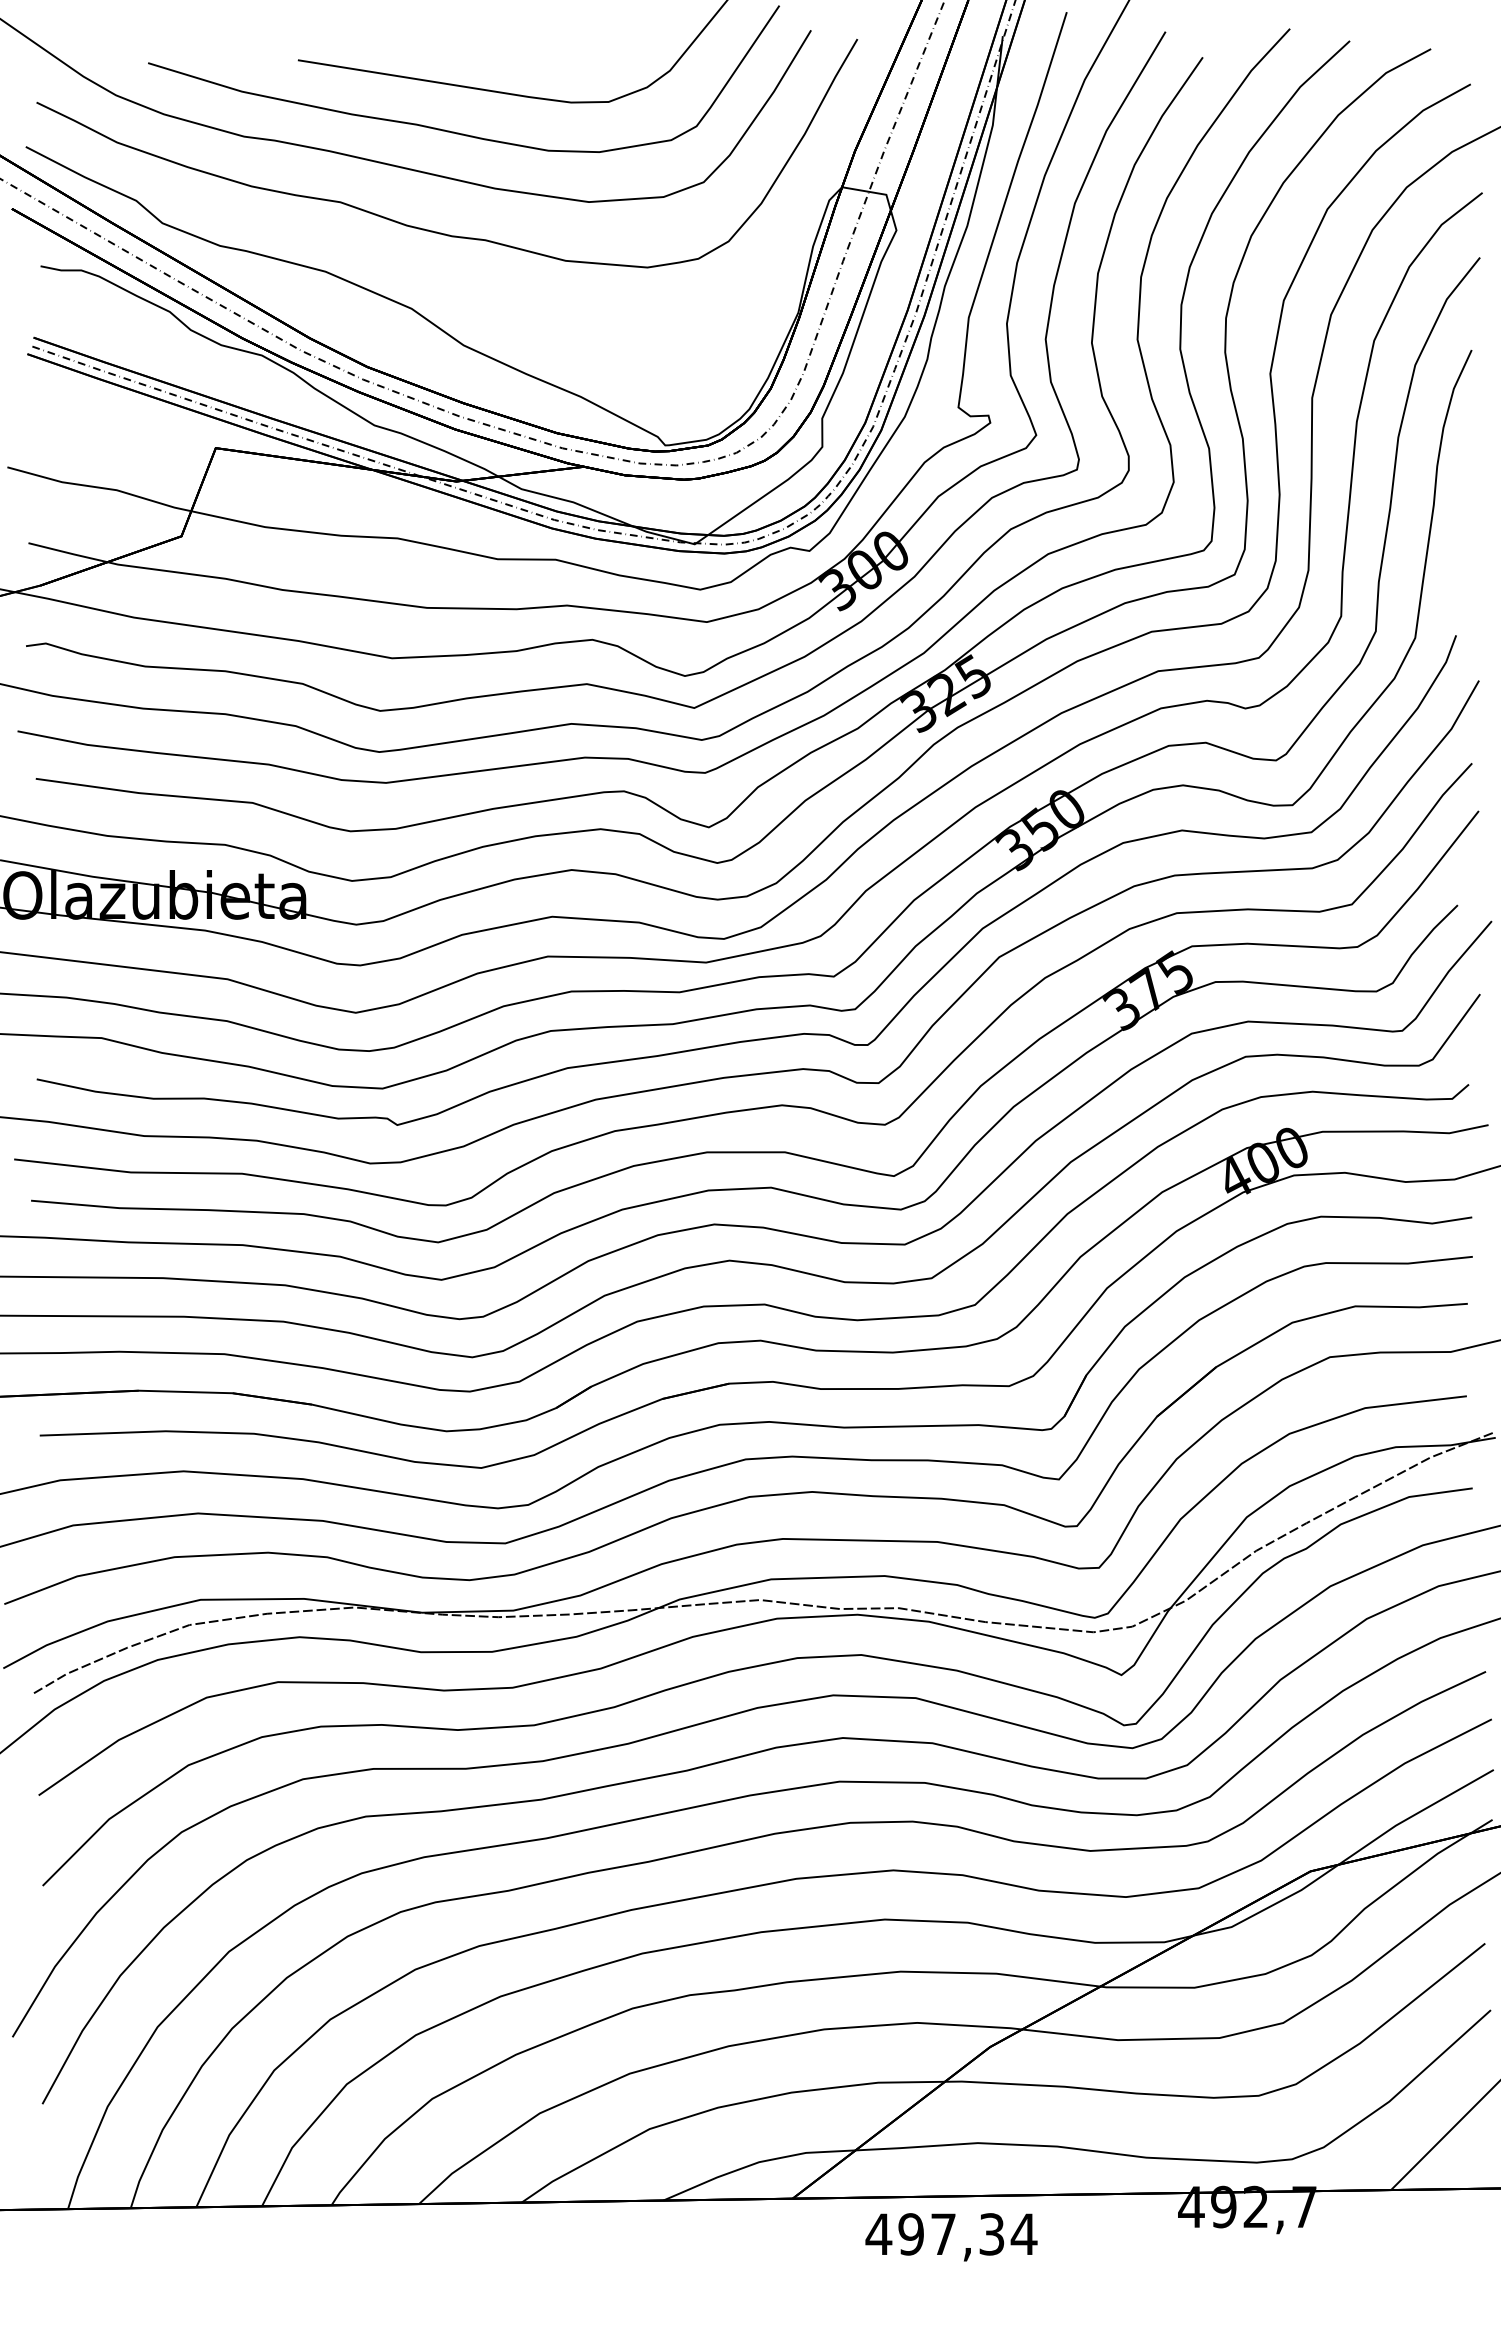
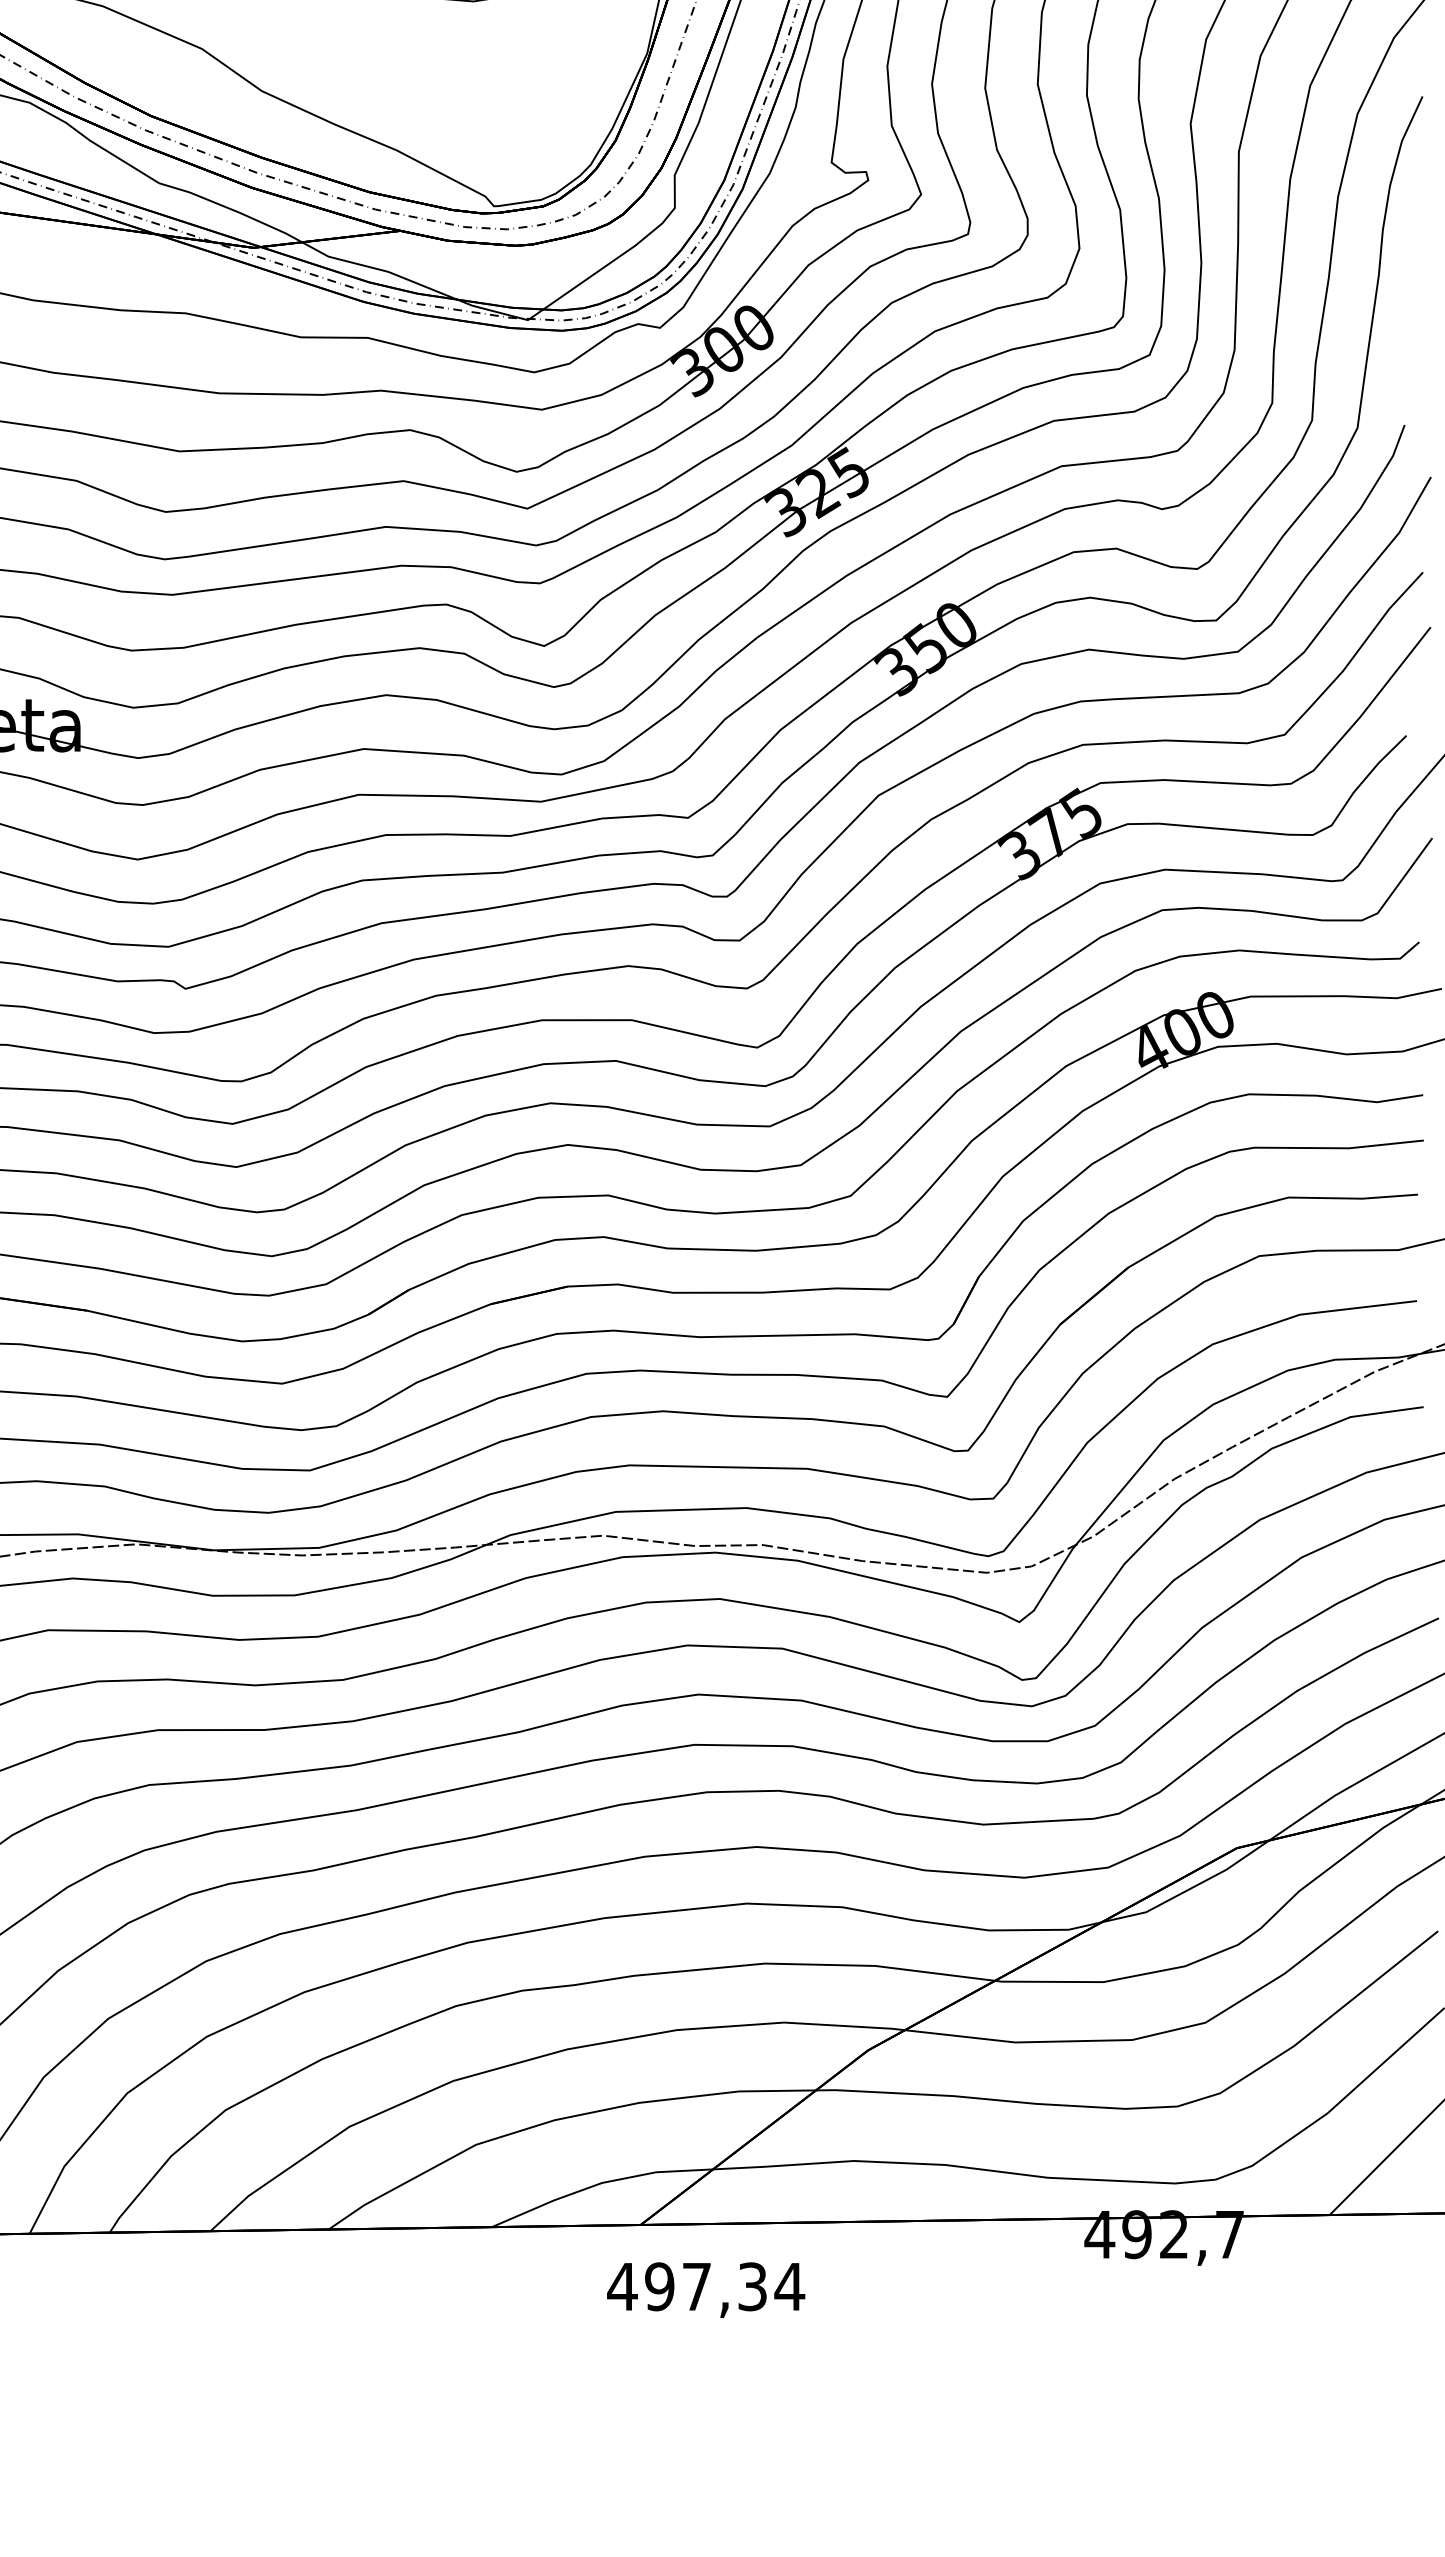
text: (951, 2237) -> (706, 2290), moved

